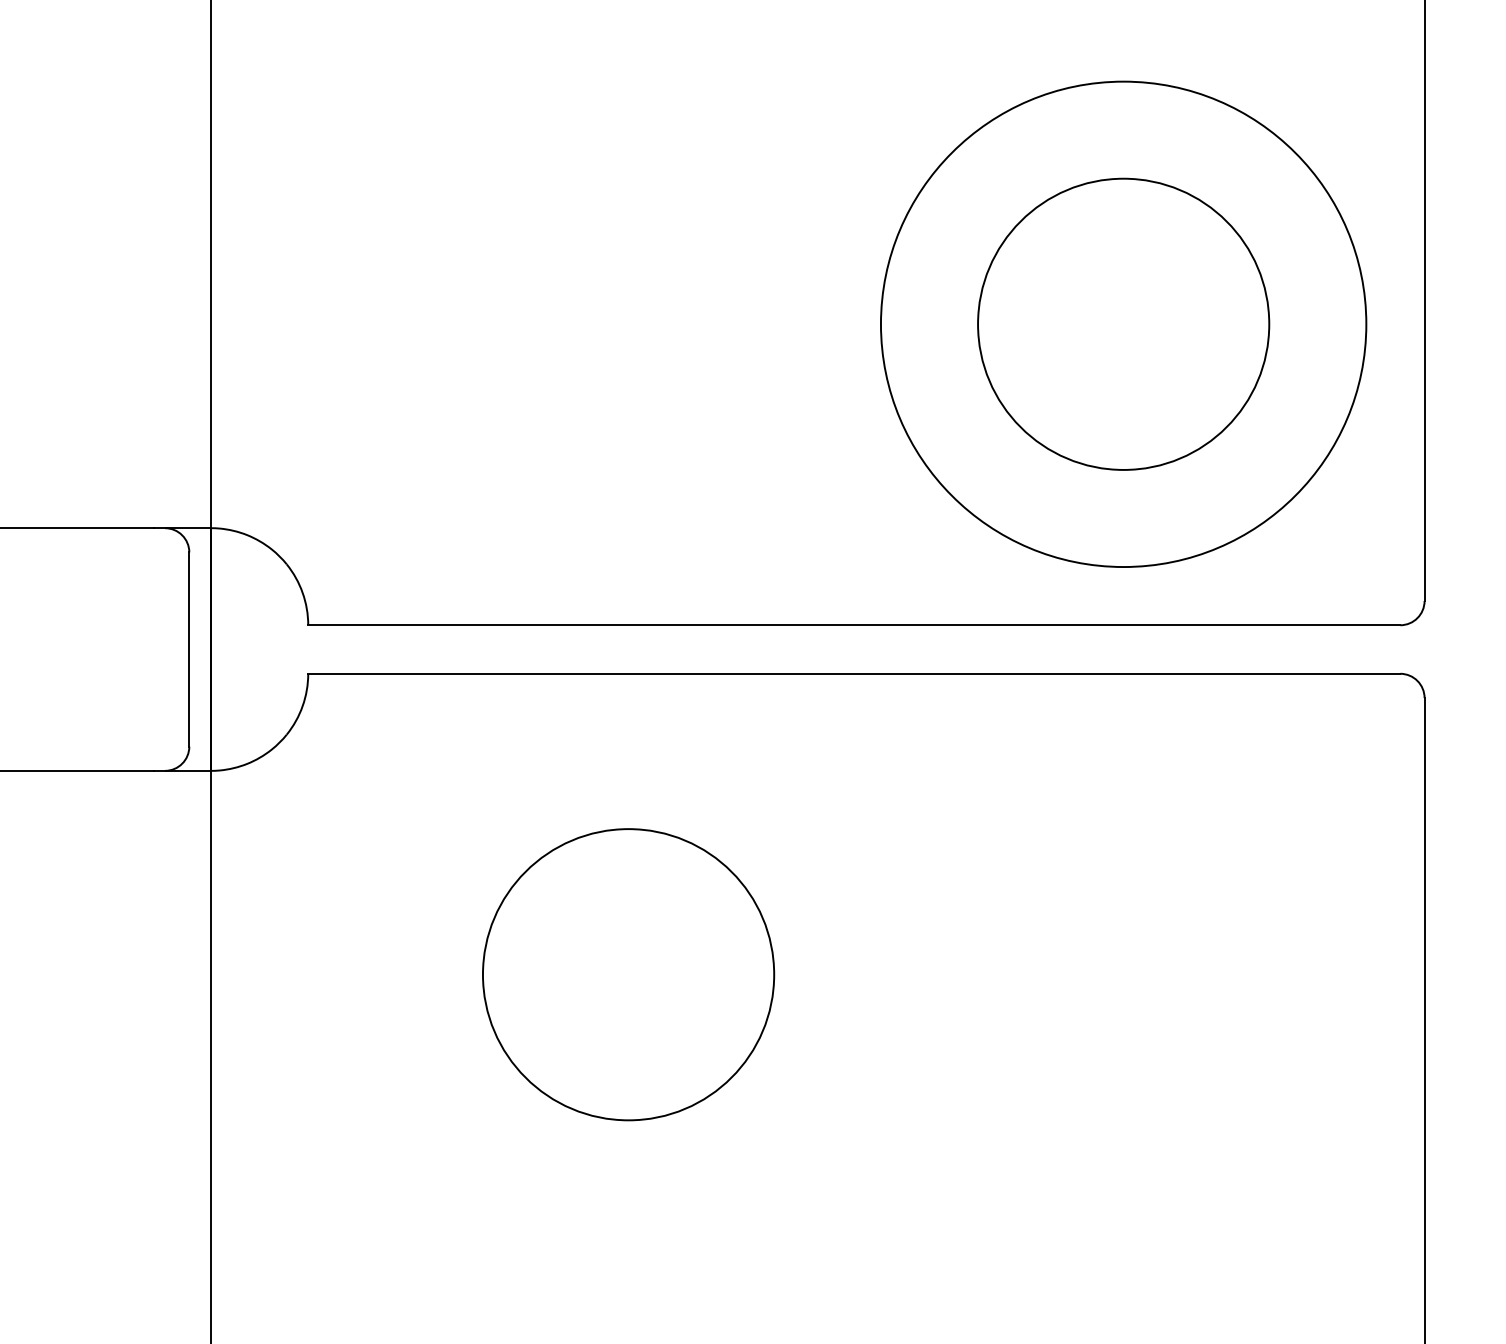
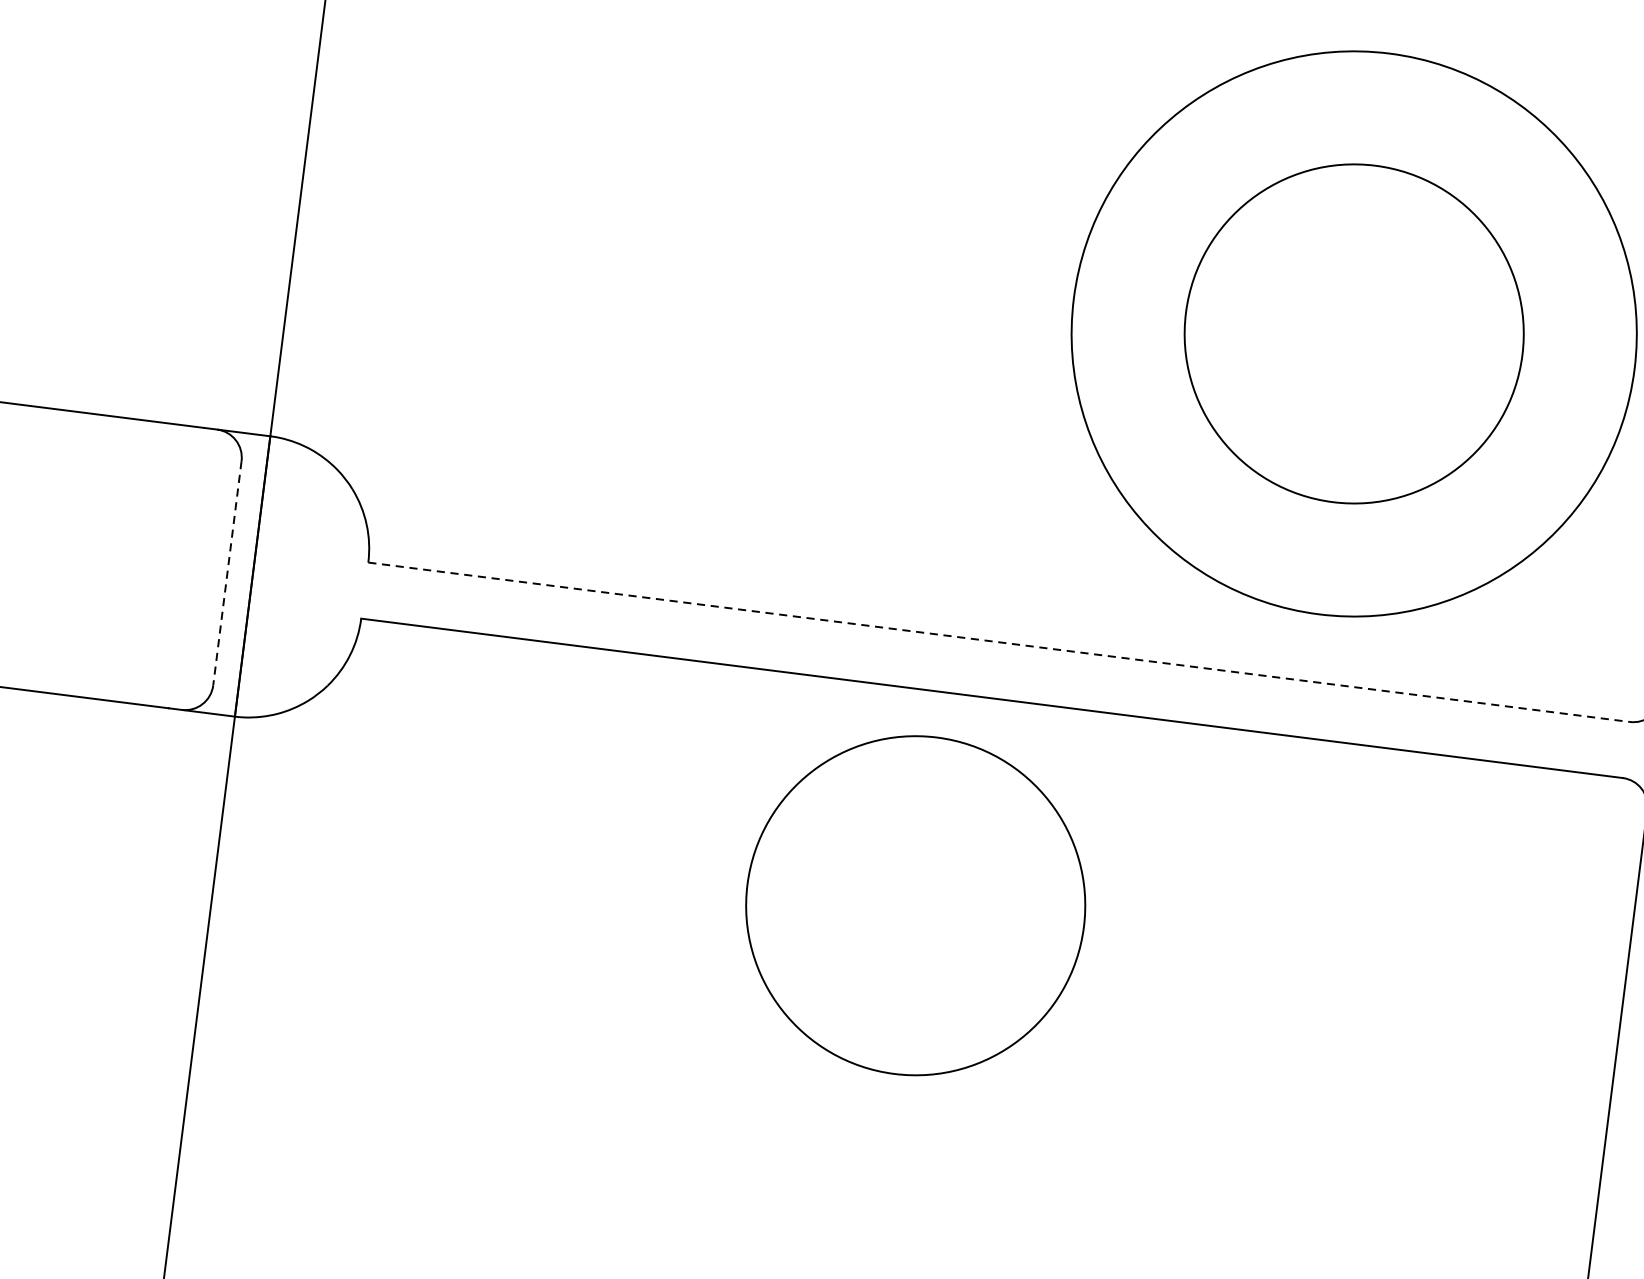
line: (854, 625) -> (999, 642), solid -> dashed
line: (189, 650) -> (227, 574), solid -> dashed
circle: (628, 974) -> (915, 905), moved

